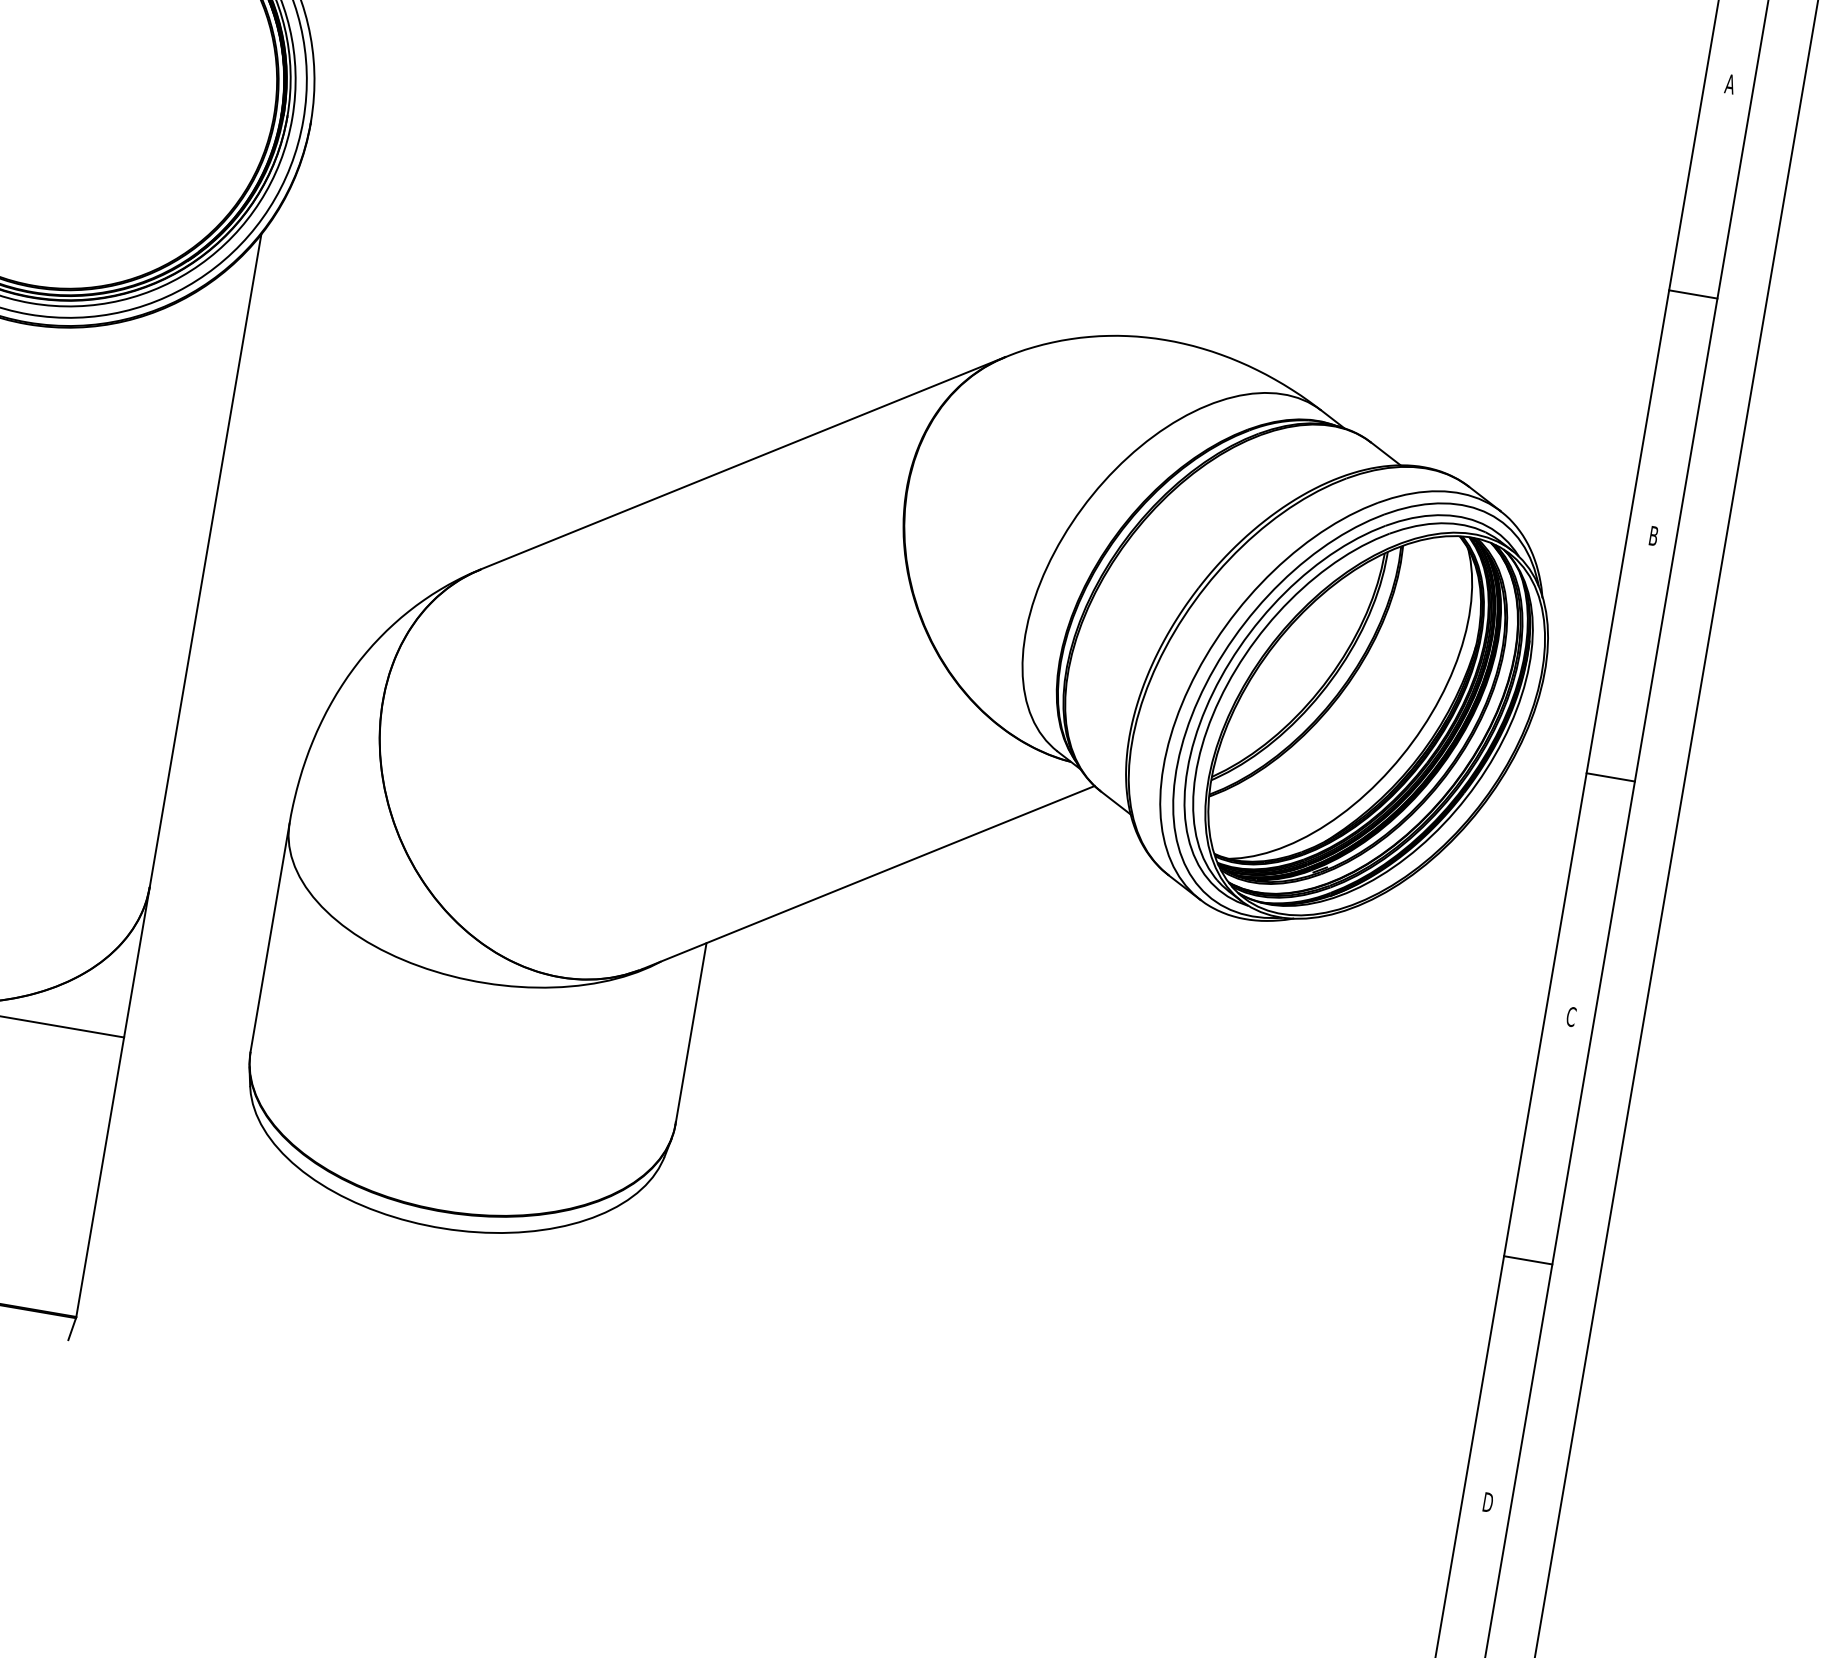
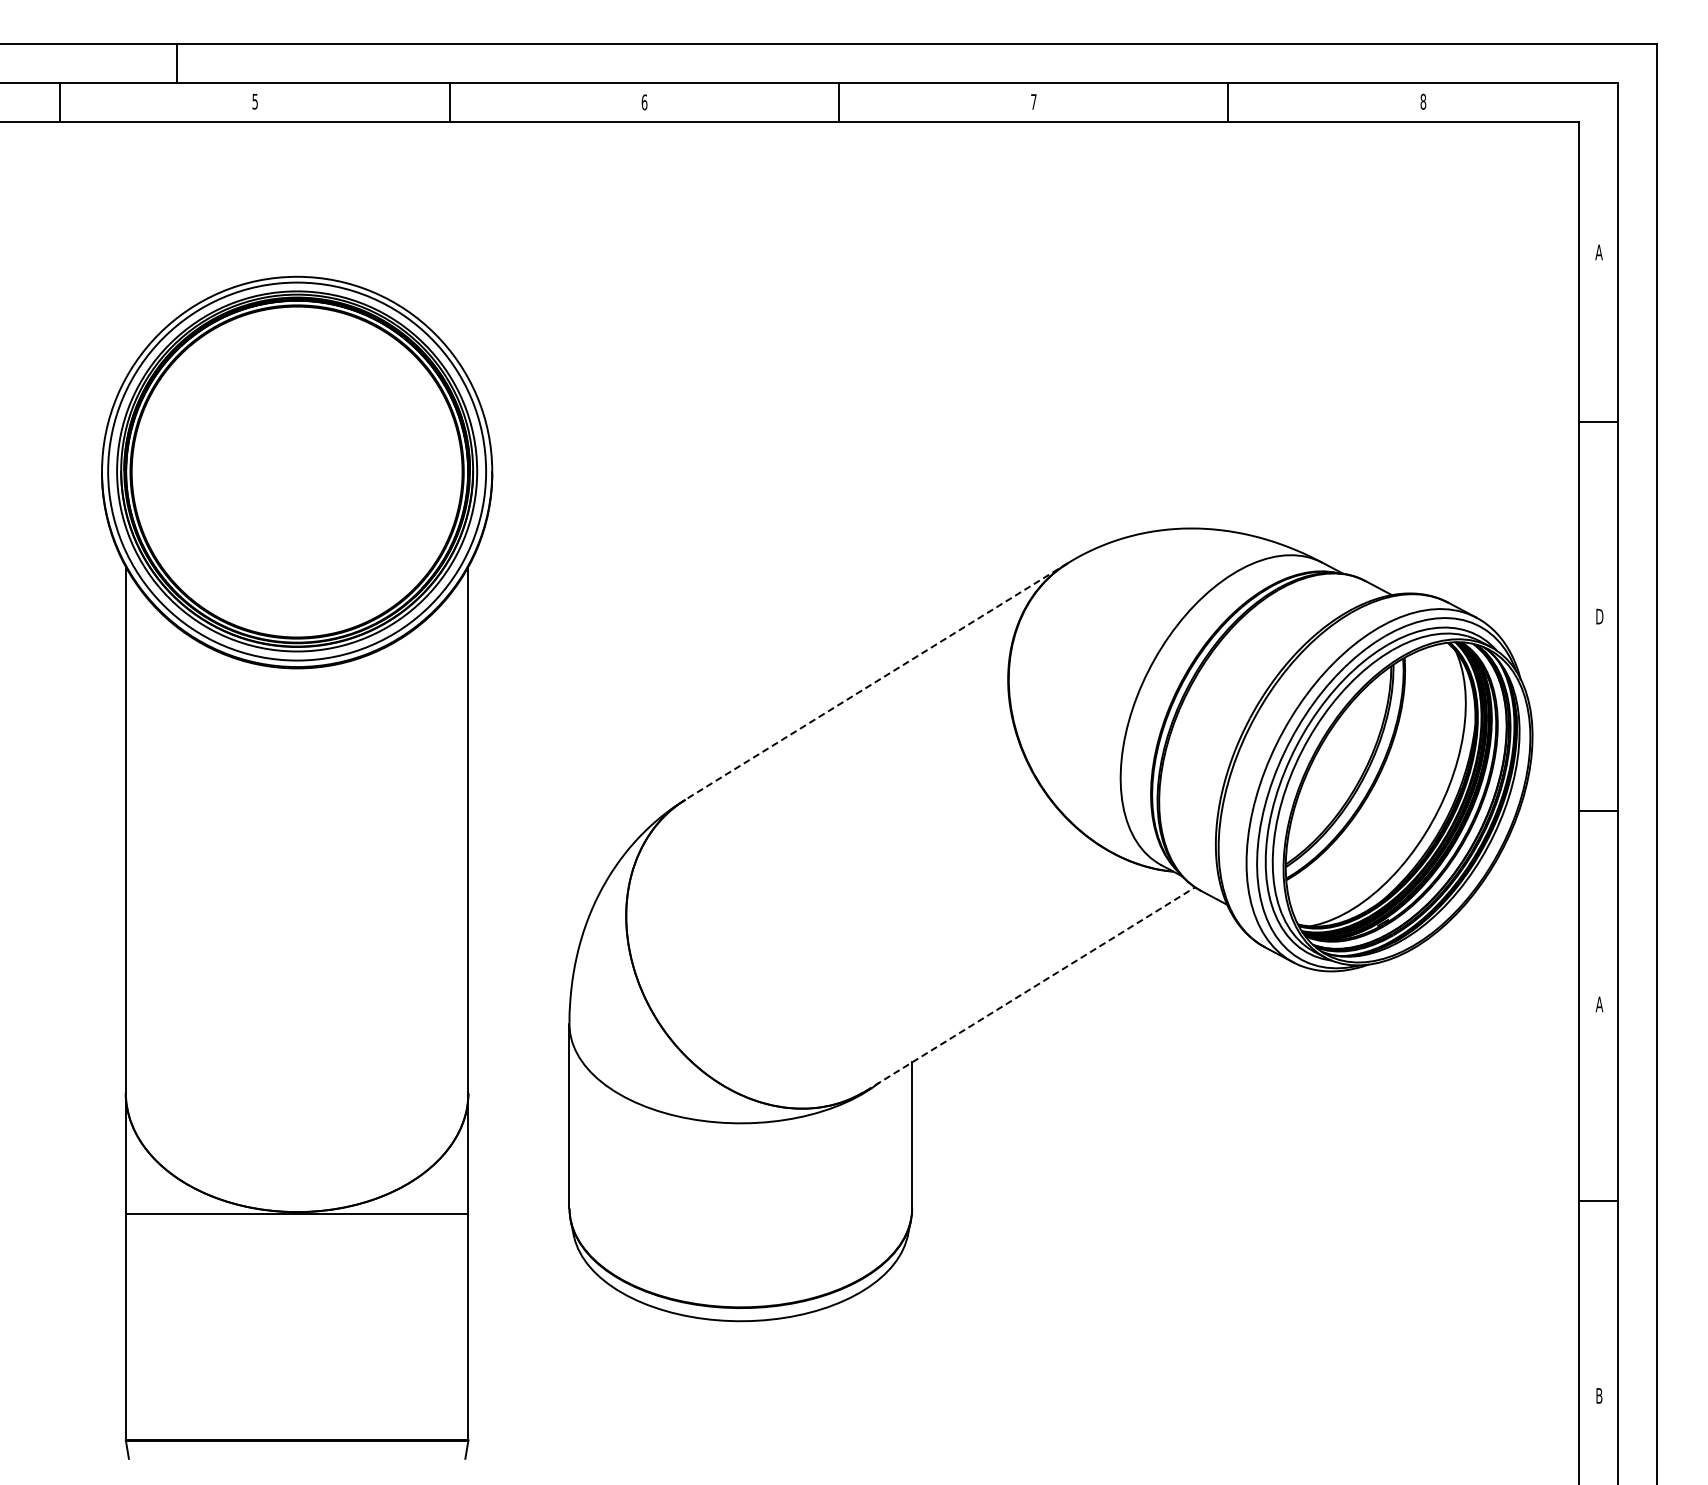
line: (743, 463) -> (876, 681), solid -> dashed
text: (1653, 535) -> (1599, 616), B -> D
line: (868, 877) -> (1030, 989), solid -> dashed
text: (1571, 1017) -> (1599, 1004), C -> A
text: (1488, 1501) -> (1599, 1395), D -> B

